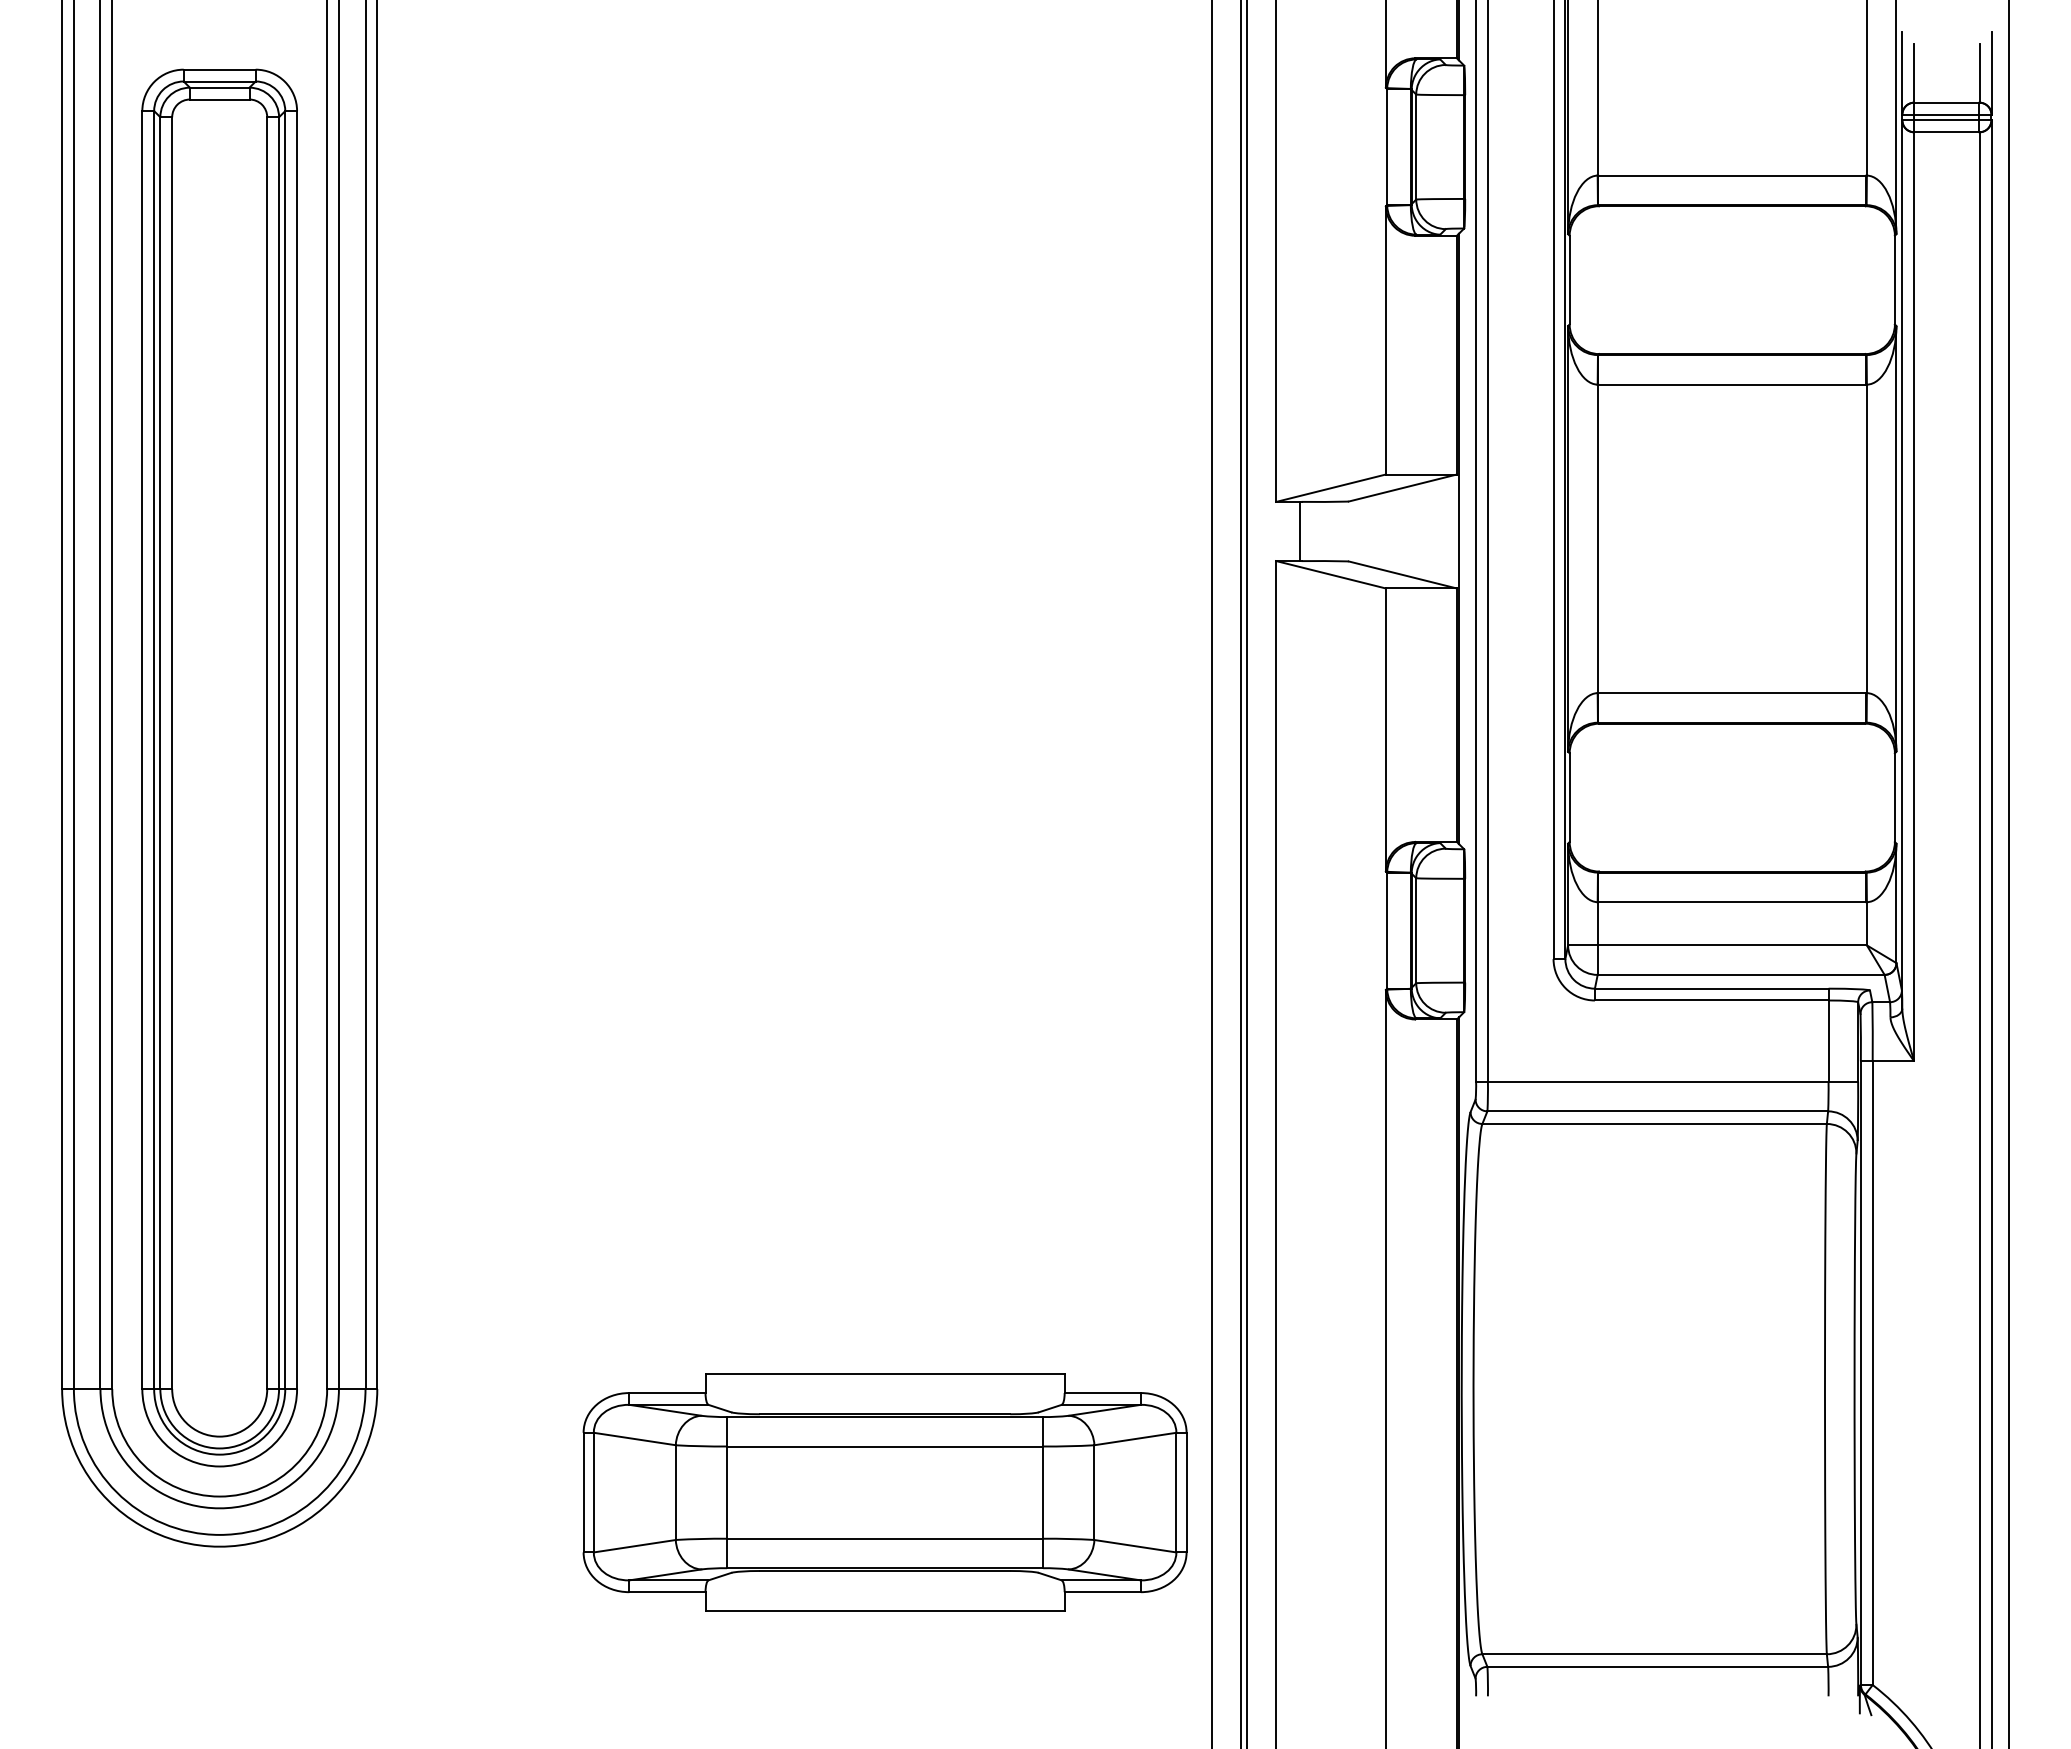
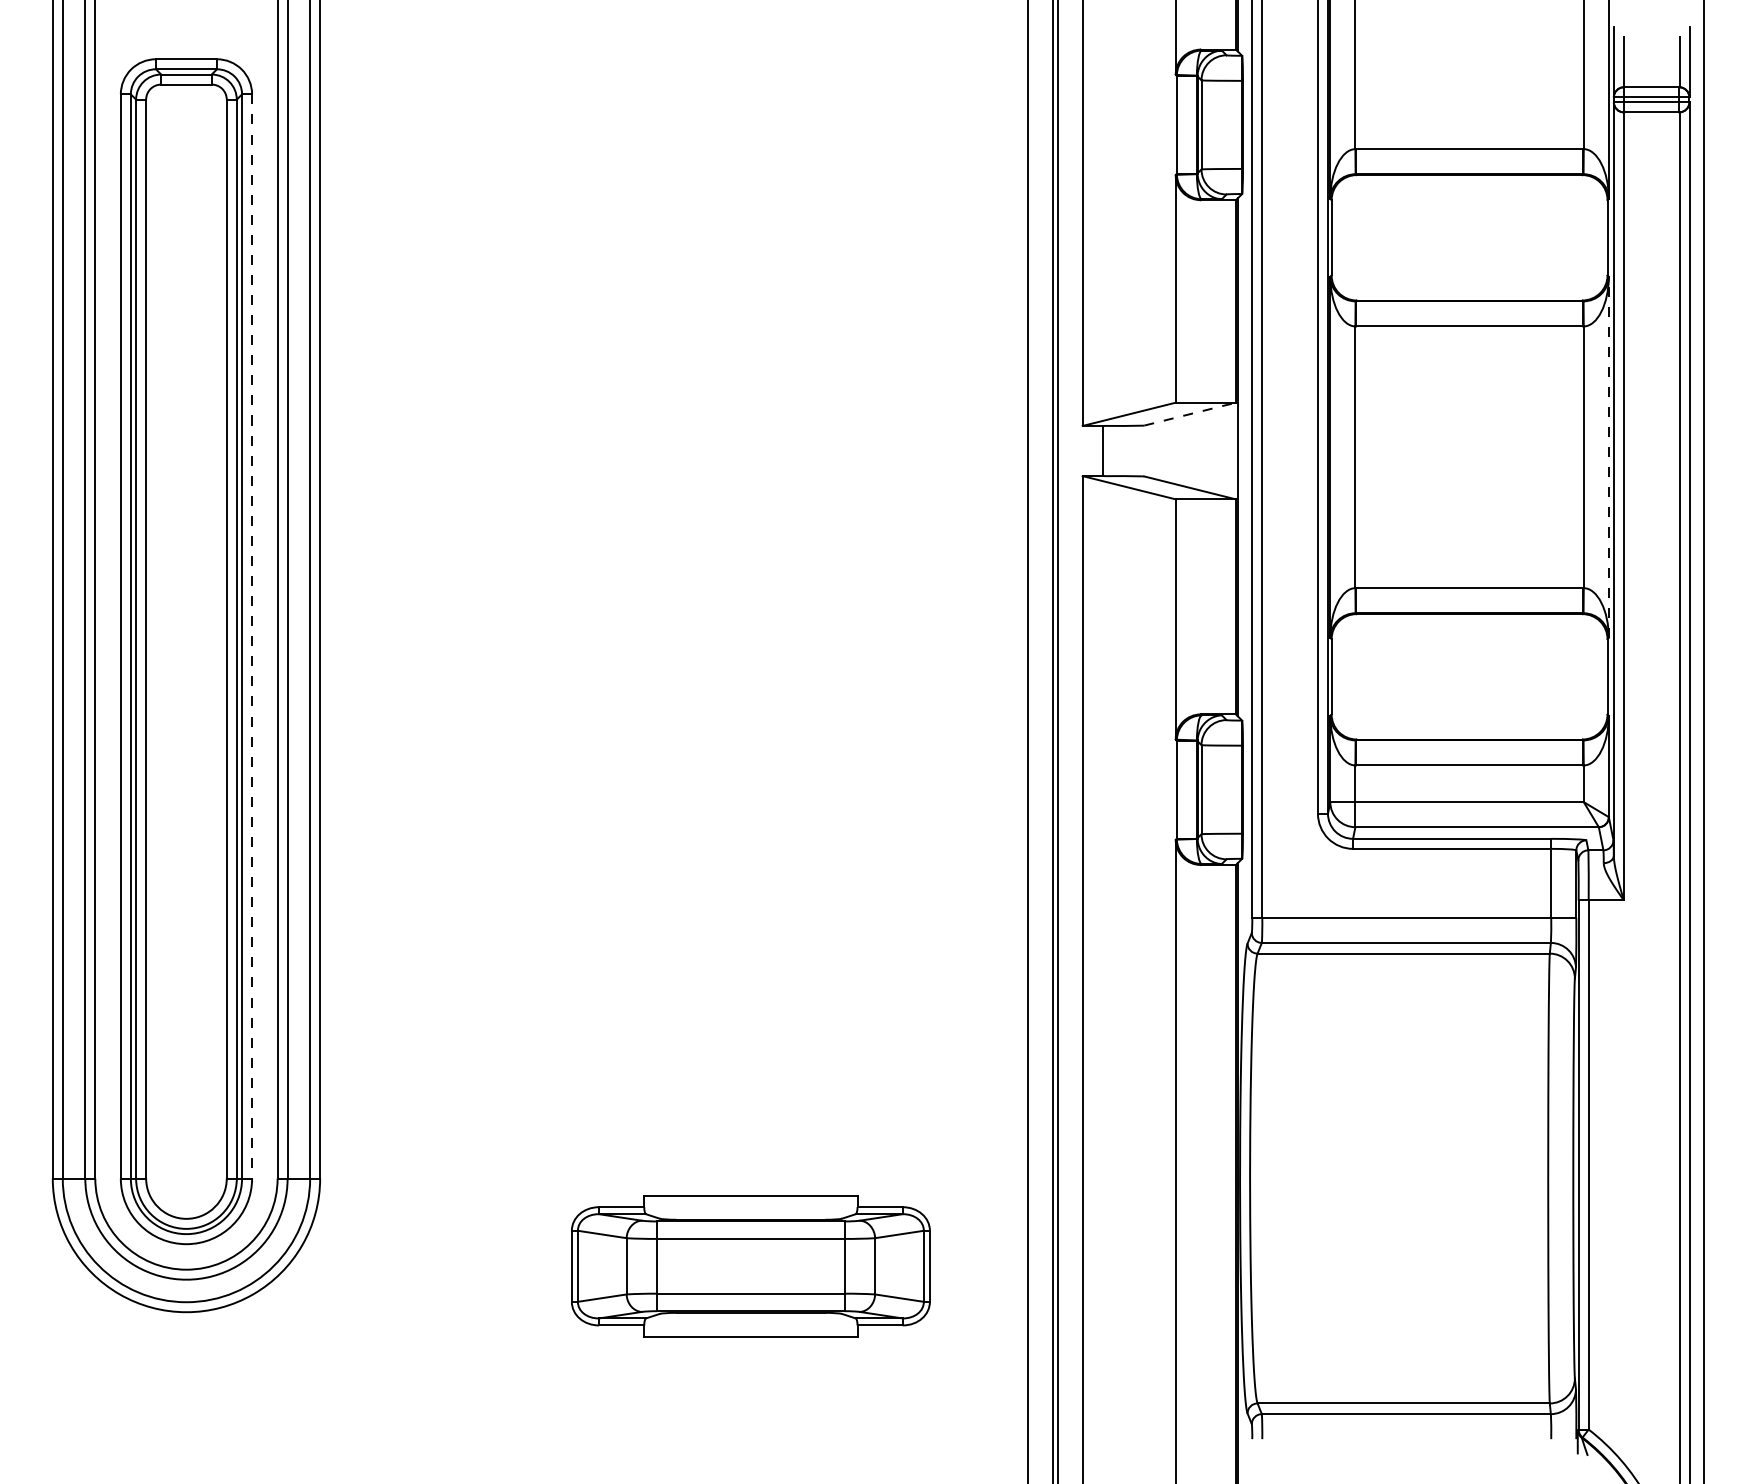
line: (1402, 488) -> (1189, 414), solid -> dashed
line: (1896, 538) -> (1608, 456), solid -> dashed
line: (297, 750) -> (252, 636), solid -> dashed
part: (884, 1492) -> (750, 1266), size x0.7

